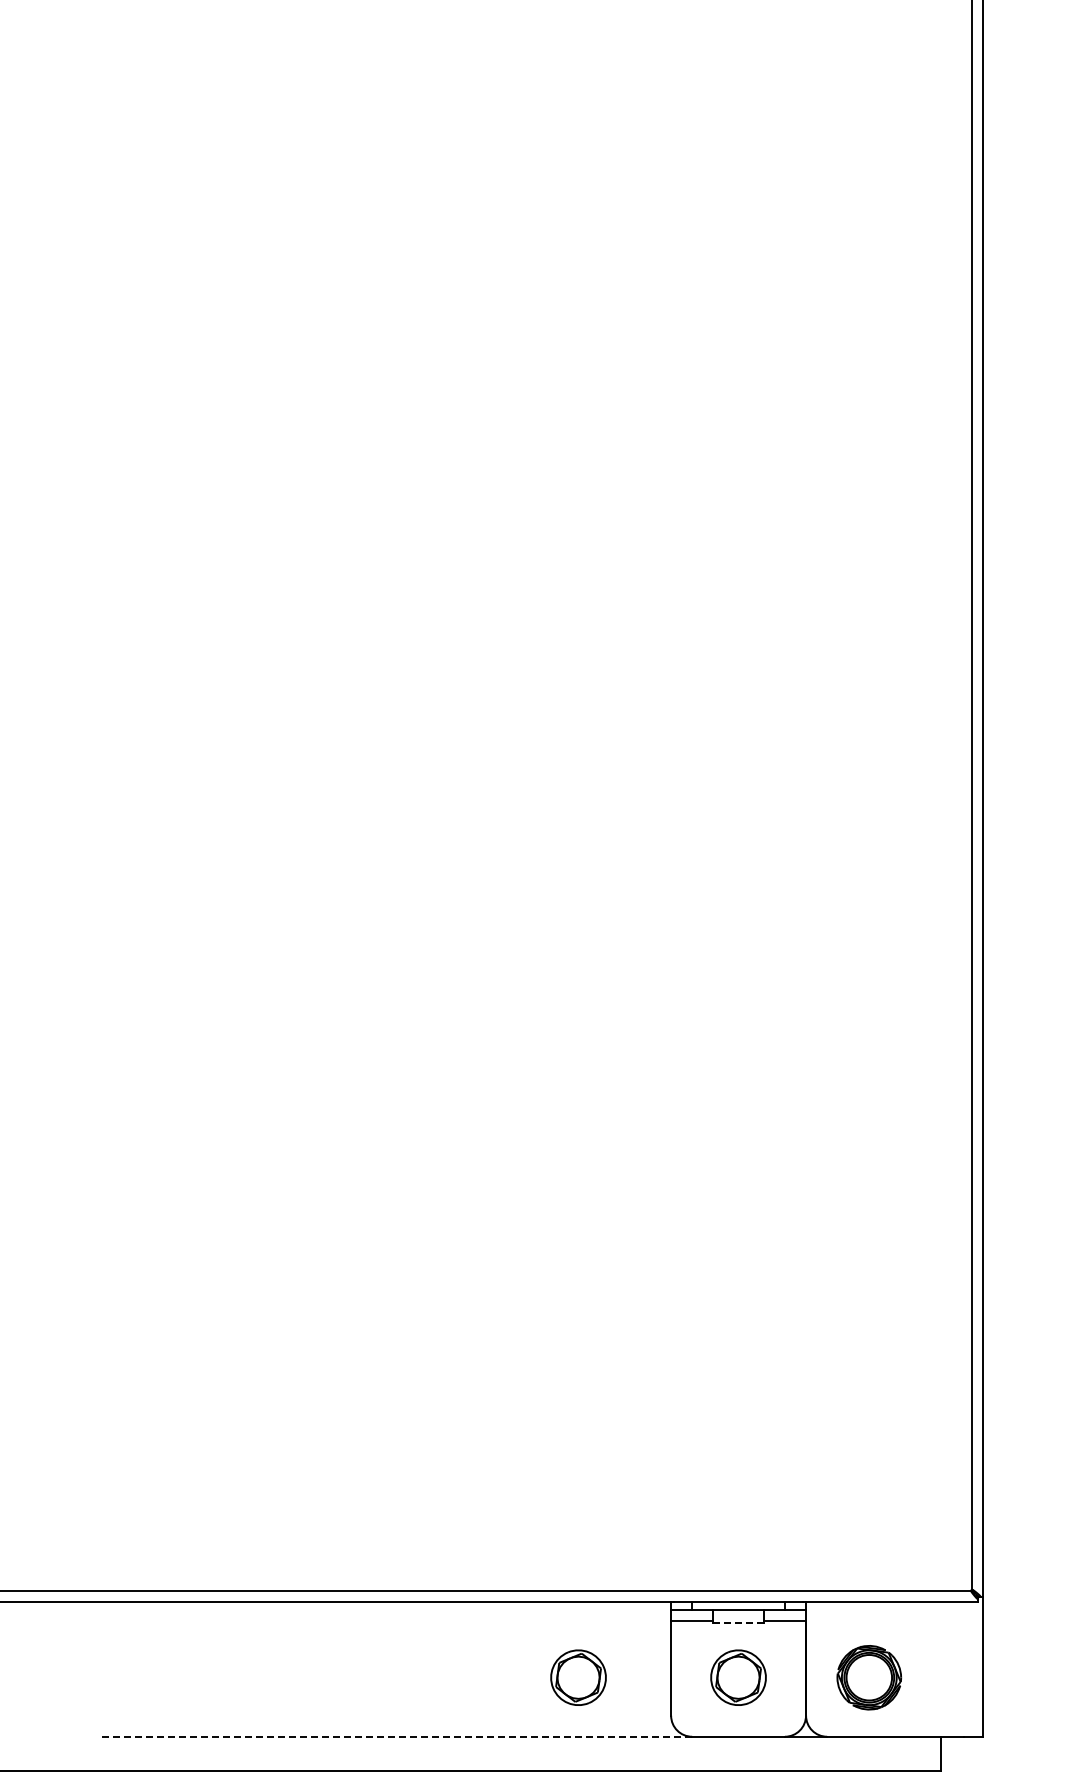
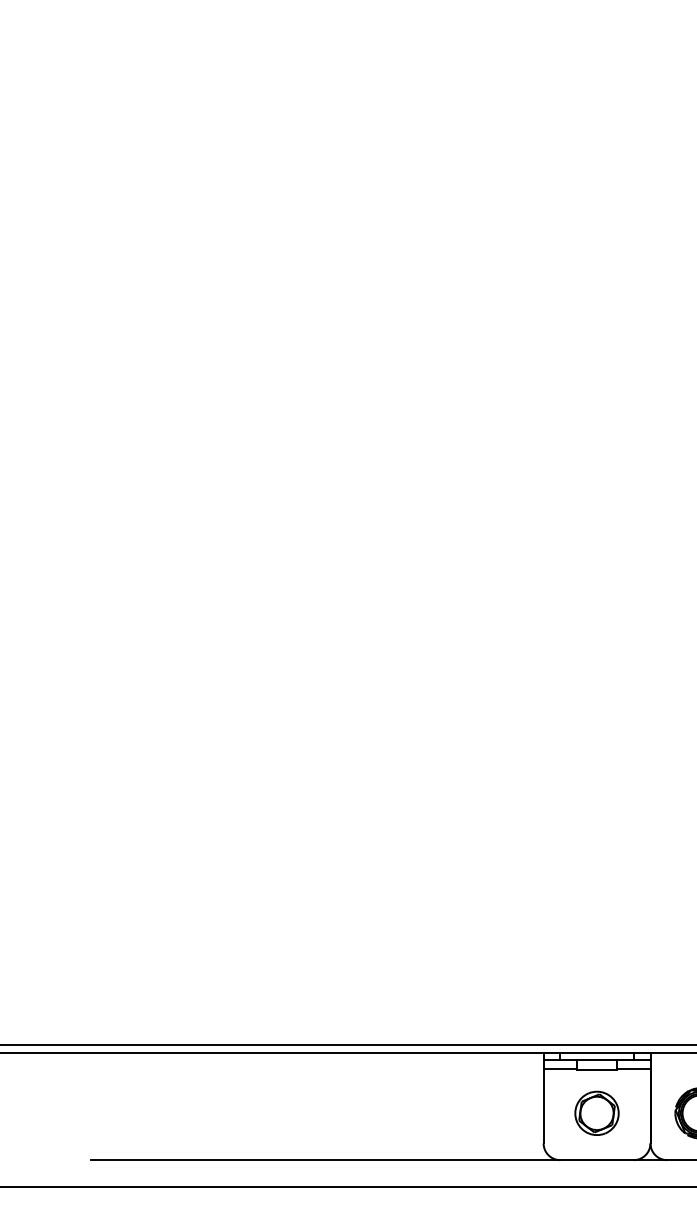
line: (739, 1622) -> (597, 1069), dashed -> solid
part: (578, 1677) -> (470, 1113), removed
line: (395, 1736) -> (325, 1159), dashed -> solid

